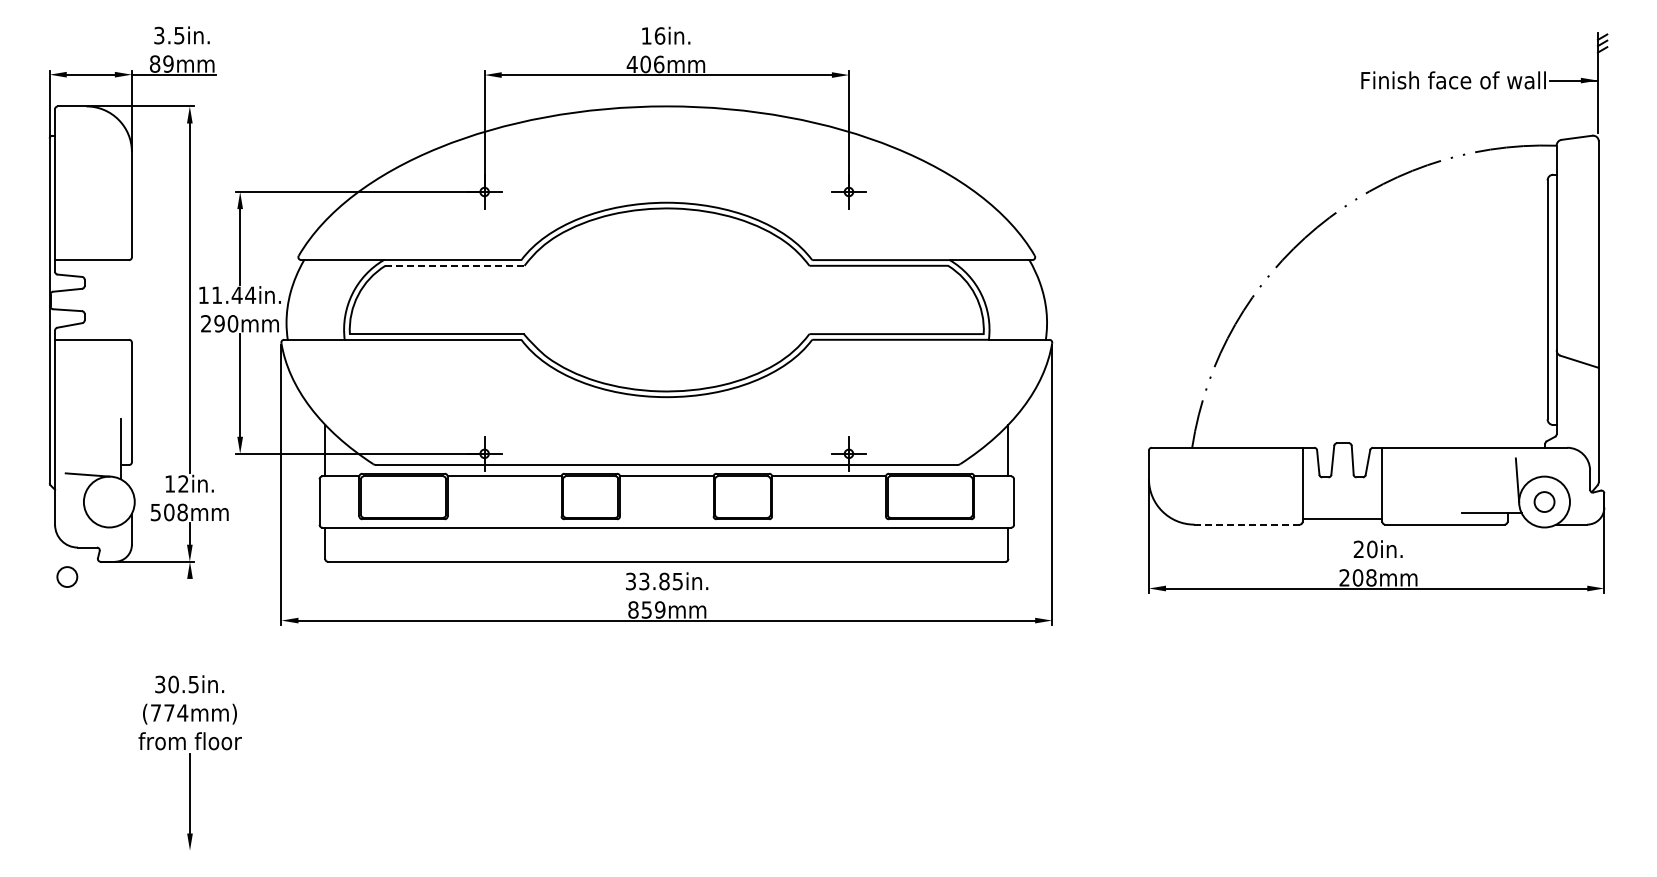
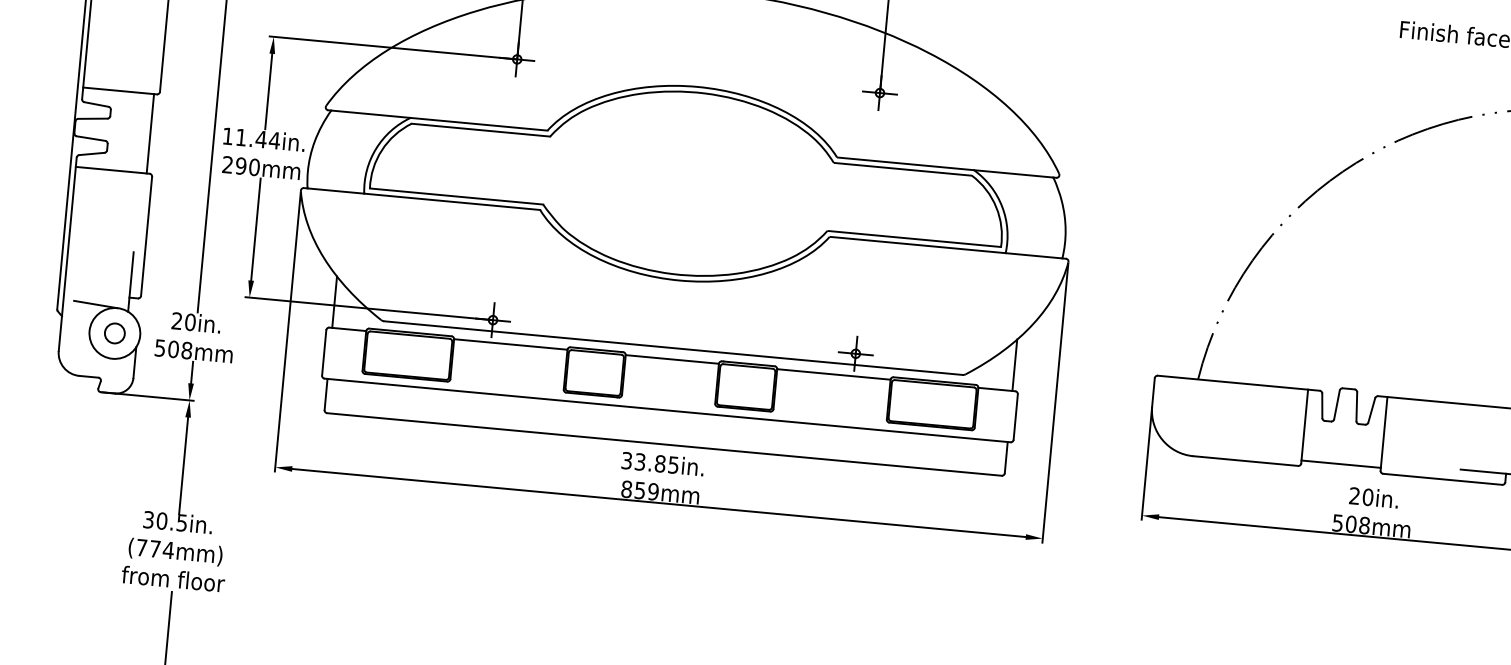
line: (455, 265) -> (481, 129), dashed -> solid
line: (126, 299) -> (150, 133), added
text: (176, 483) -> (183, 321), 12in. -> 20in.
line: (1247, 524) -> (1246, 460), dashed -> solid
circle: (67, 576) -> (115, 332), moved
text: (1344, 577) -> (1337, 522), 208mm -> 508mm
line: (190, 627) -> (184, 465), added

